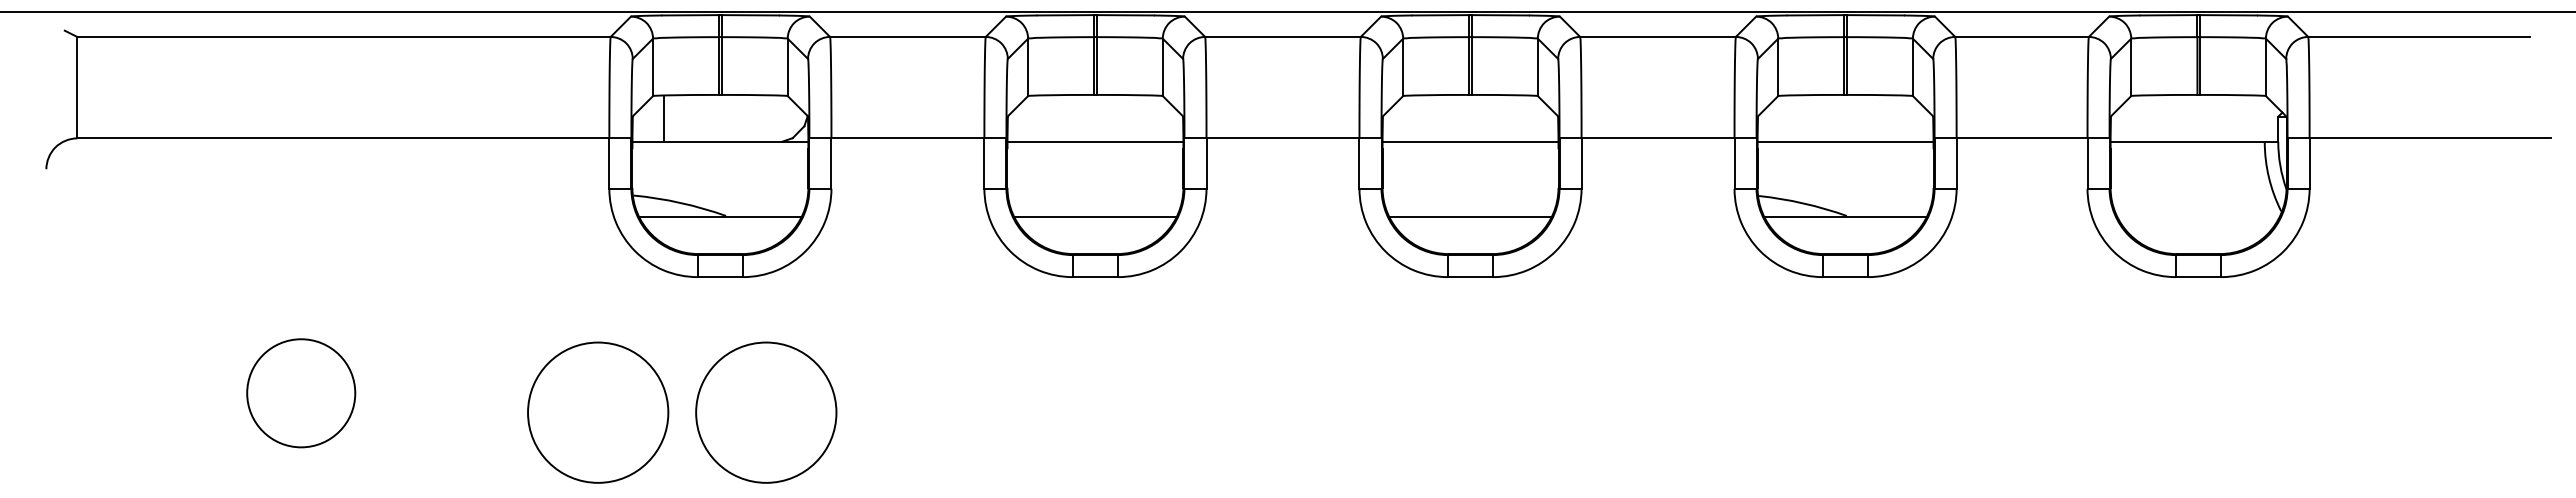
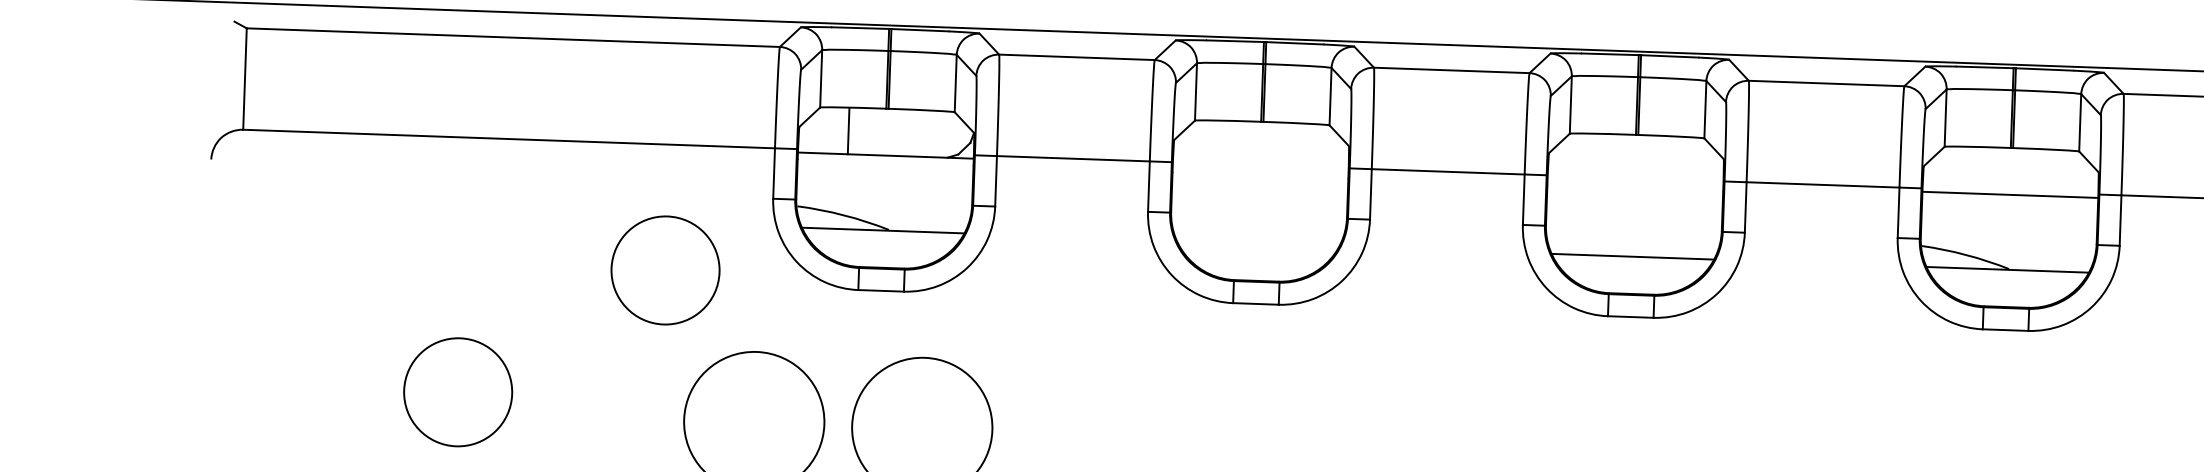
line: (664, 118) -> (848, 130), moved
line: (1095, 141) -> (1260, 168), removed
line: (1470, 141) -> (1635, 181), removed
line: (1095, 216) -> (1258, 243), removed
circle: (504, 264) -> (665, 270), added

